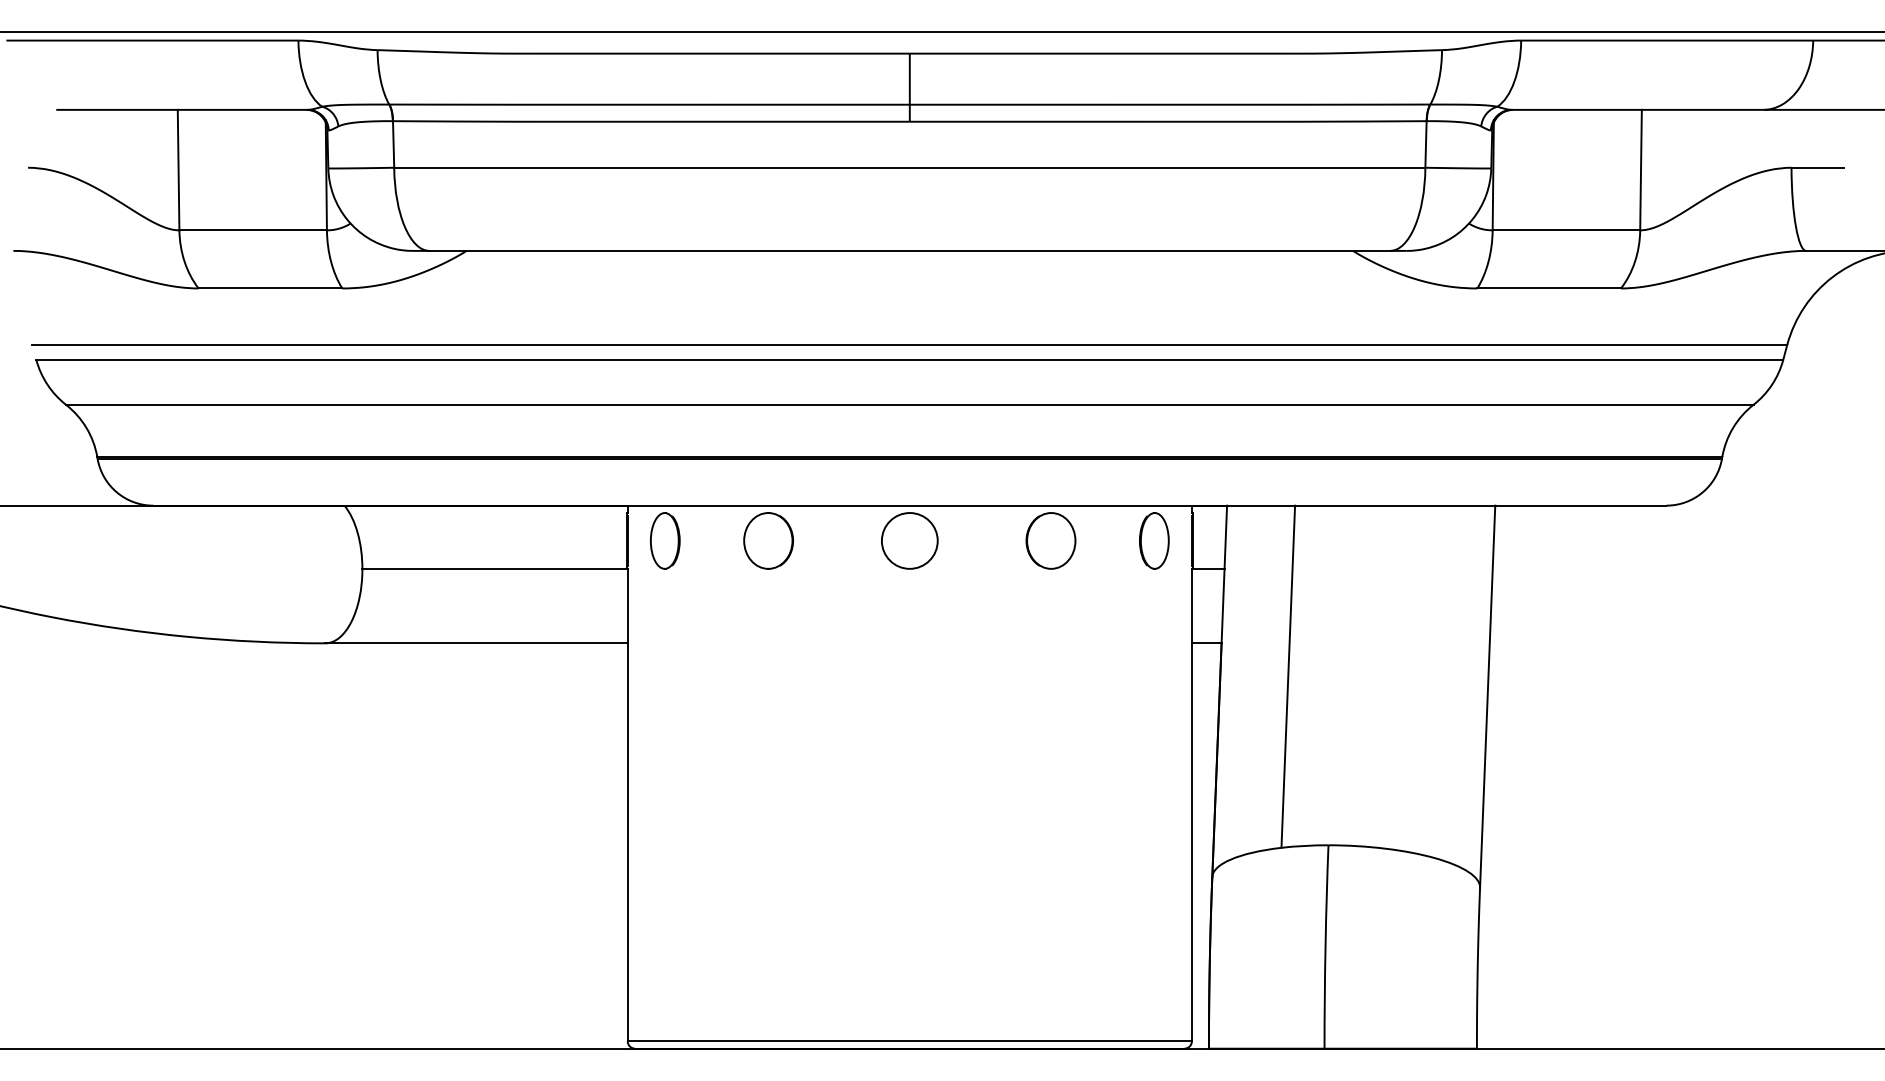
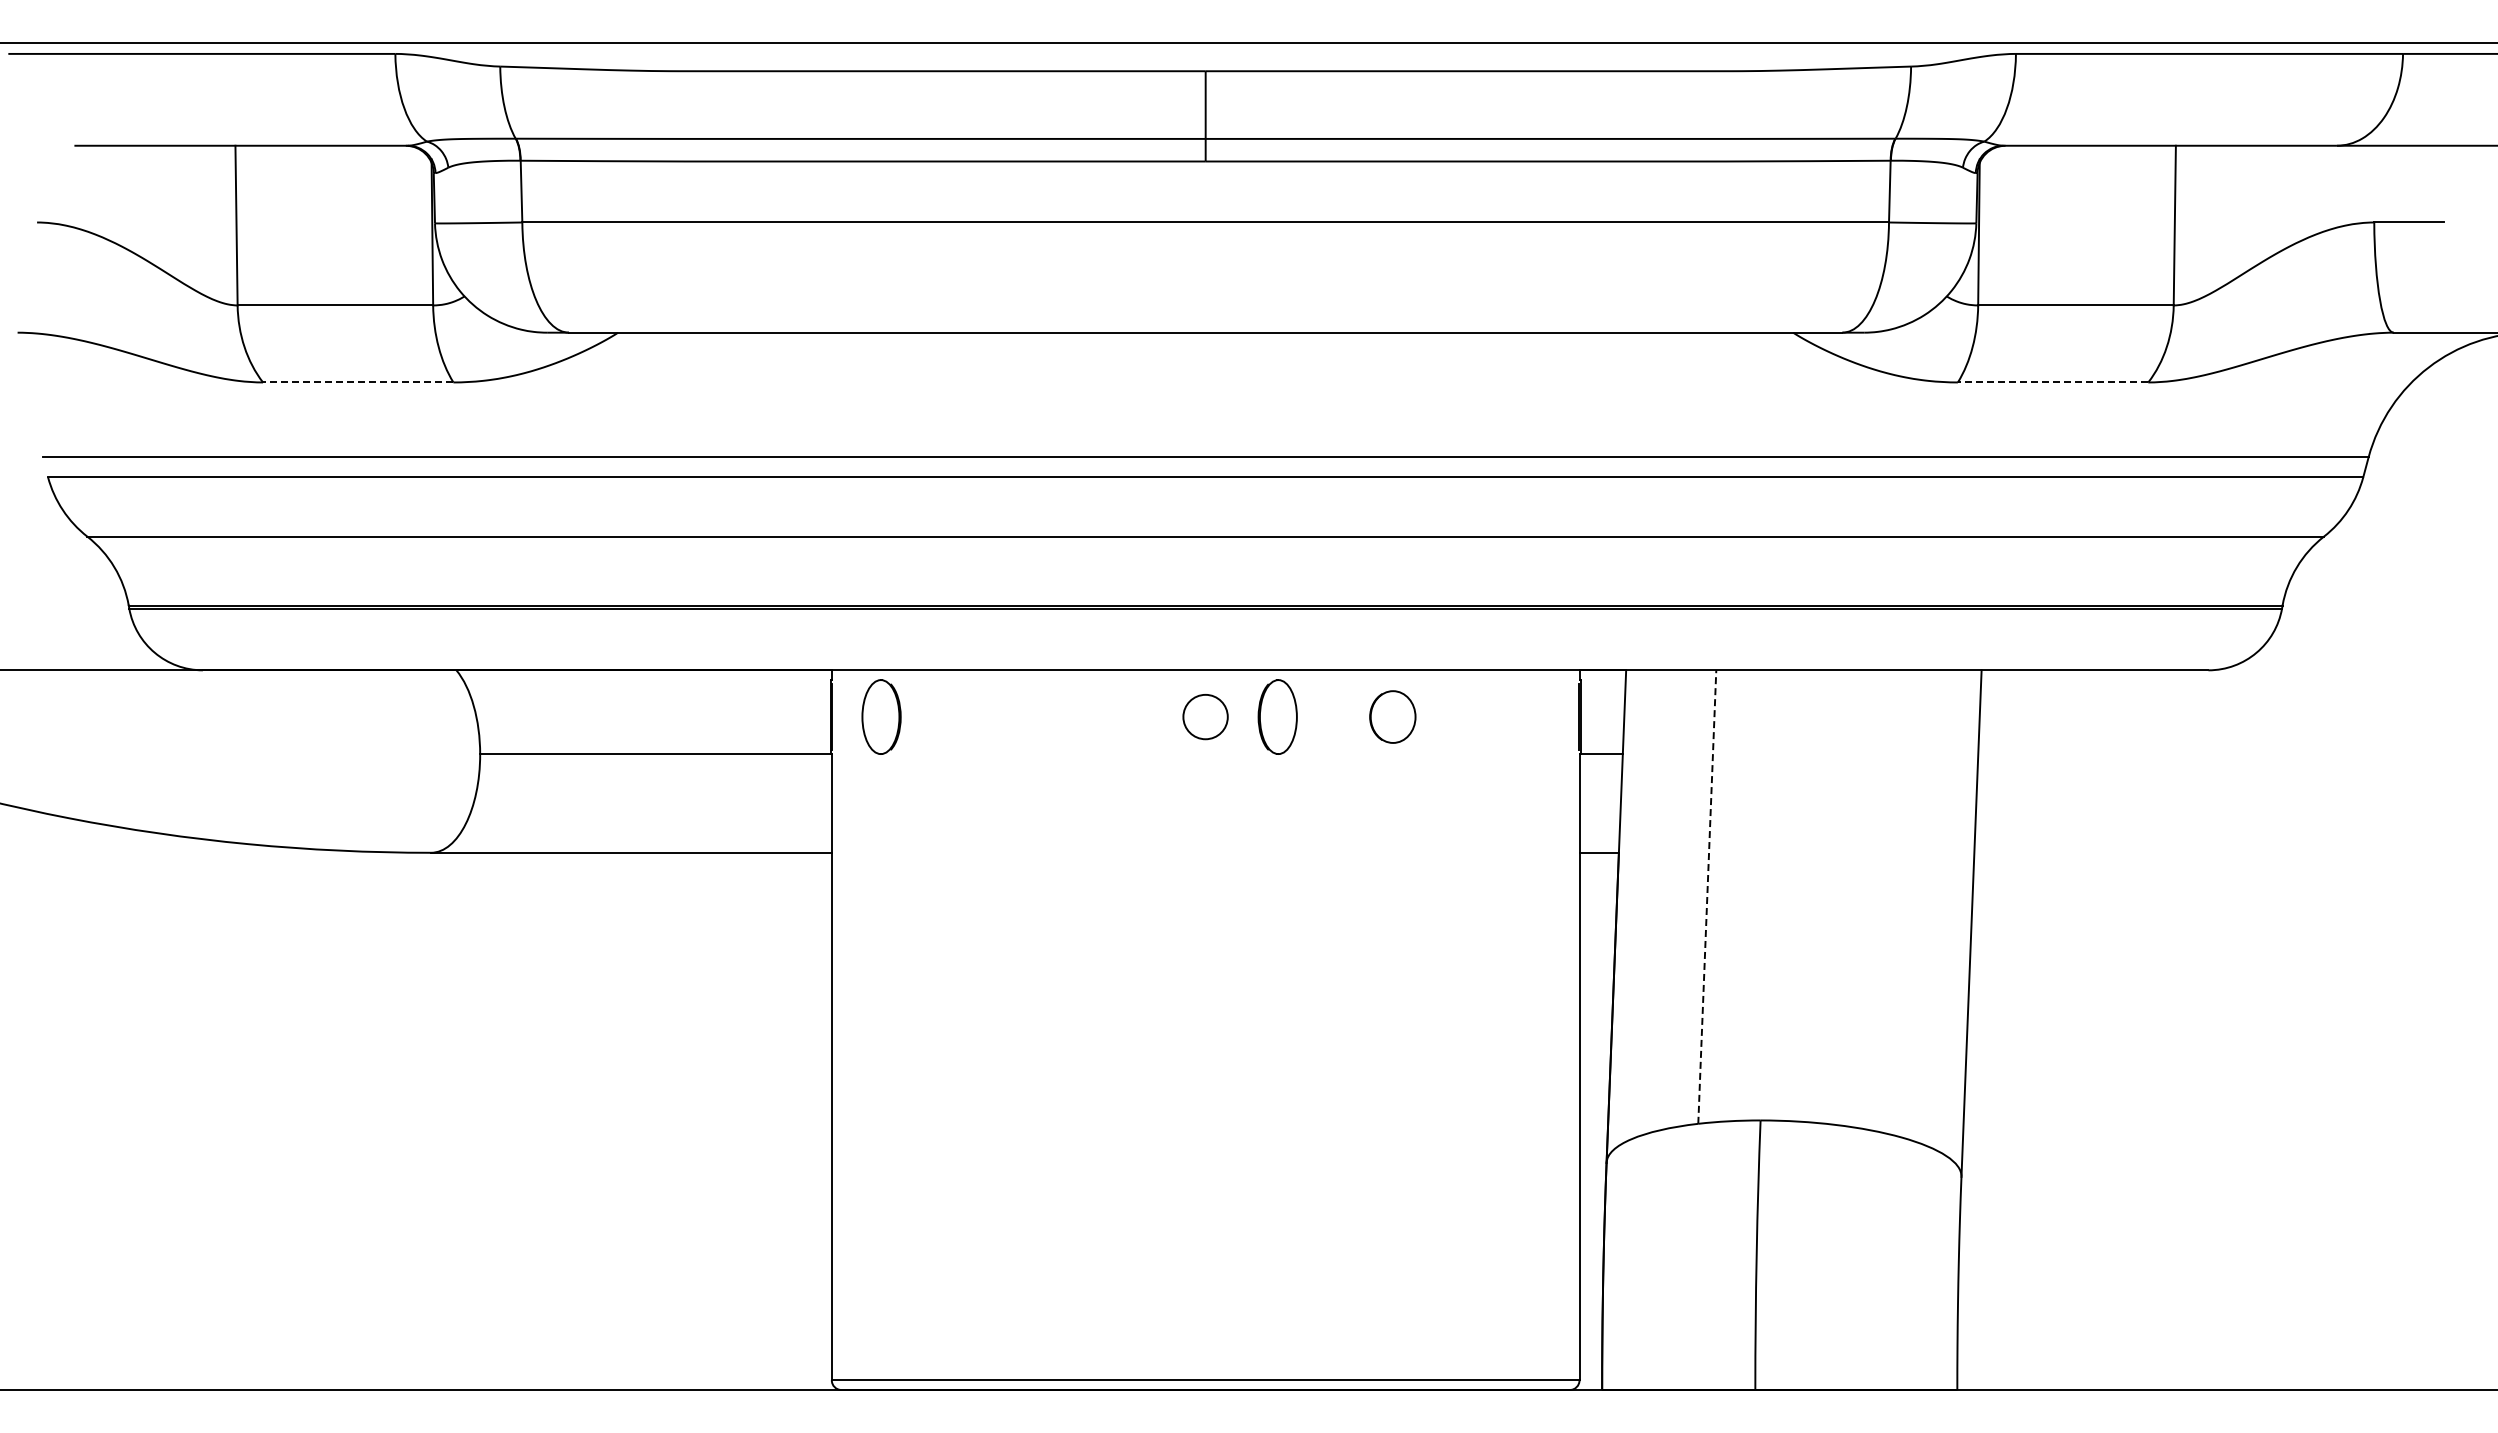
line: (269, 288) -> (357, 382), solid -> dashed
line: (1548, 288) -> (2052, 382), solid -> dashed
part: (768, 540) -> (1018, 716), removed
circle: (909, 540) -> (1205, 716), size x0.6
part: (1050, 540) -> (1392, 716), size x0.7
part: (1154, 540) -> (1277, 716), moved
line: (1288, 677) -> (1707, 897), solid -> dashed

